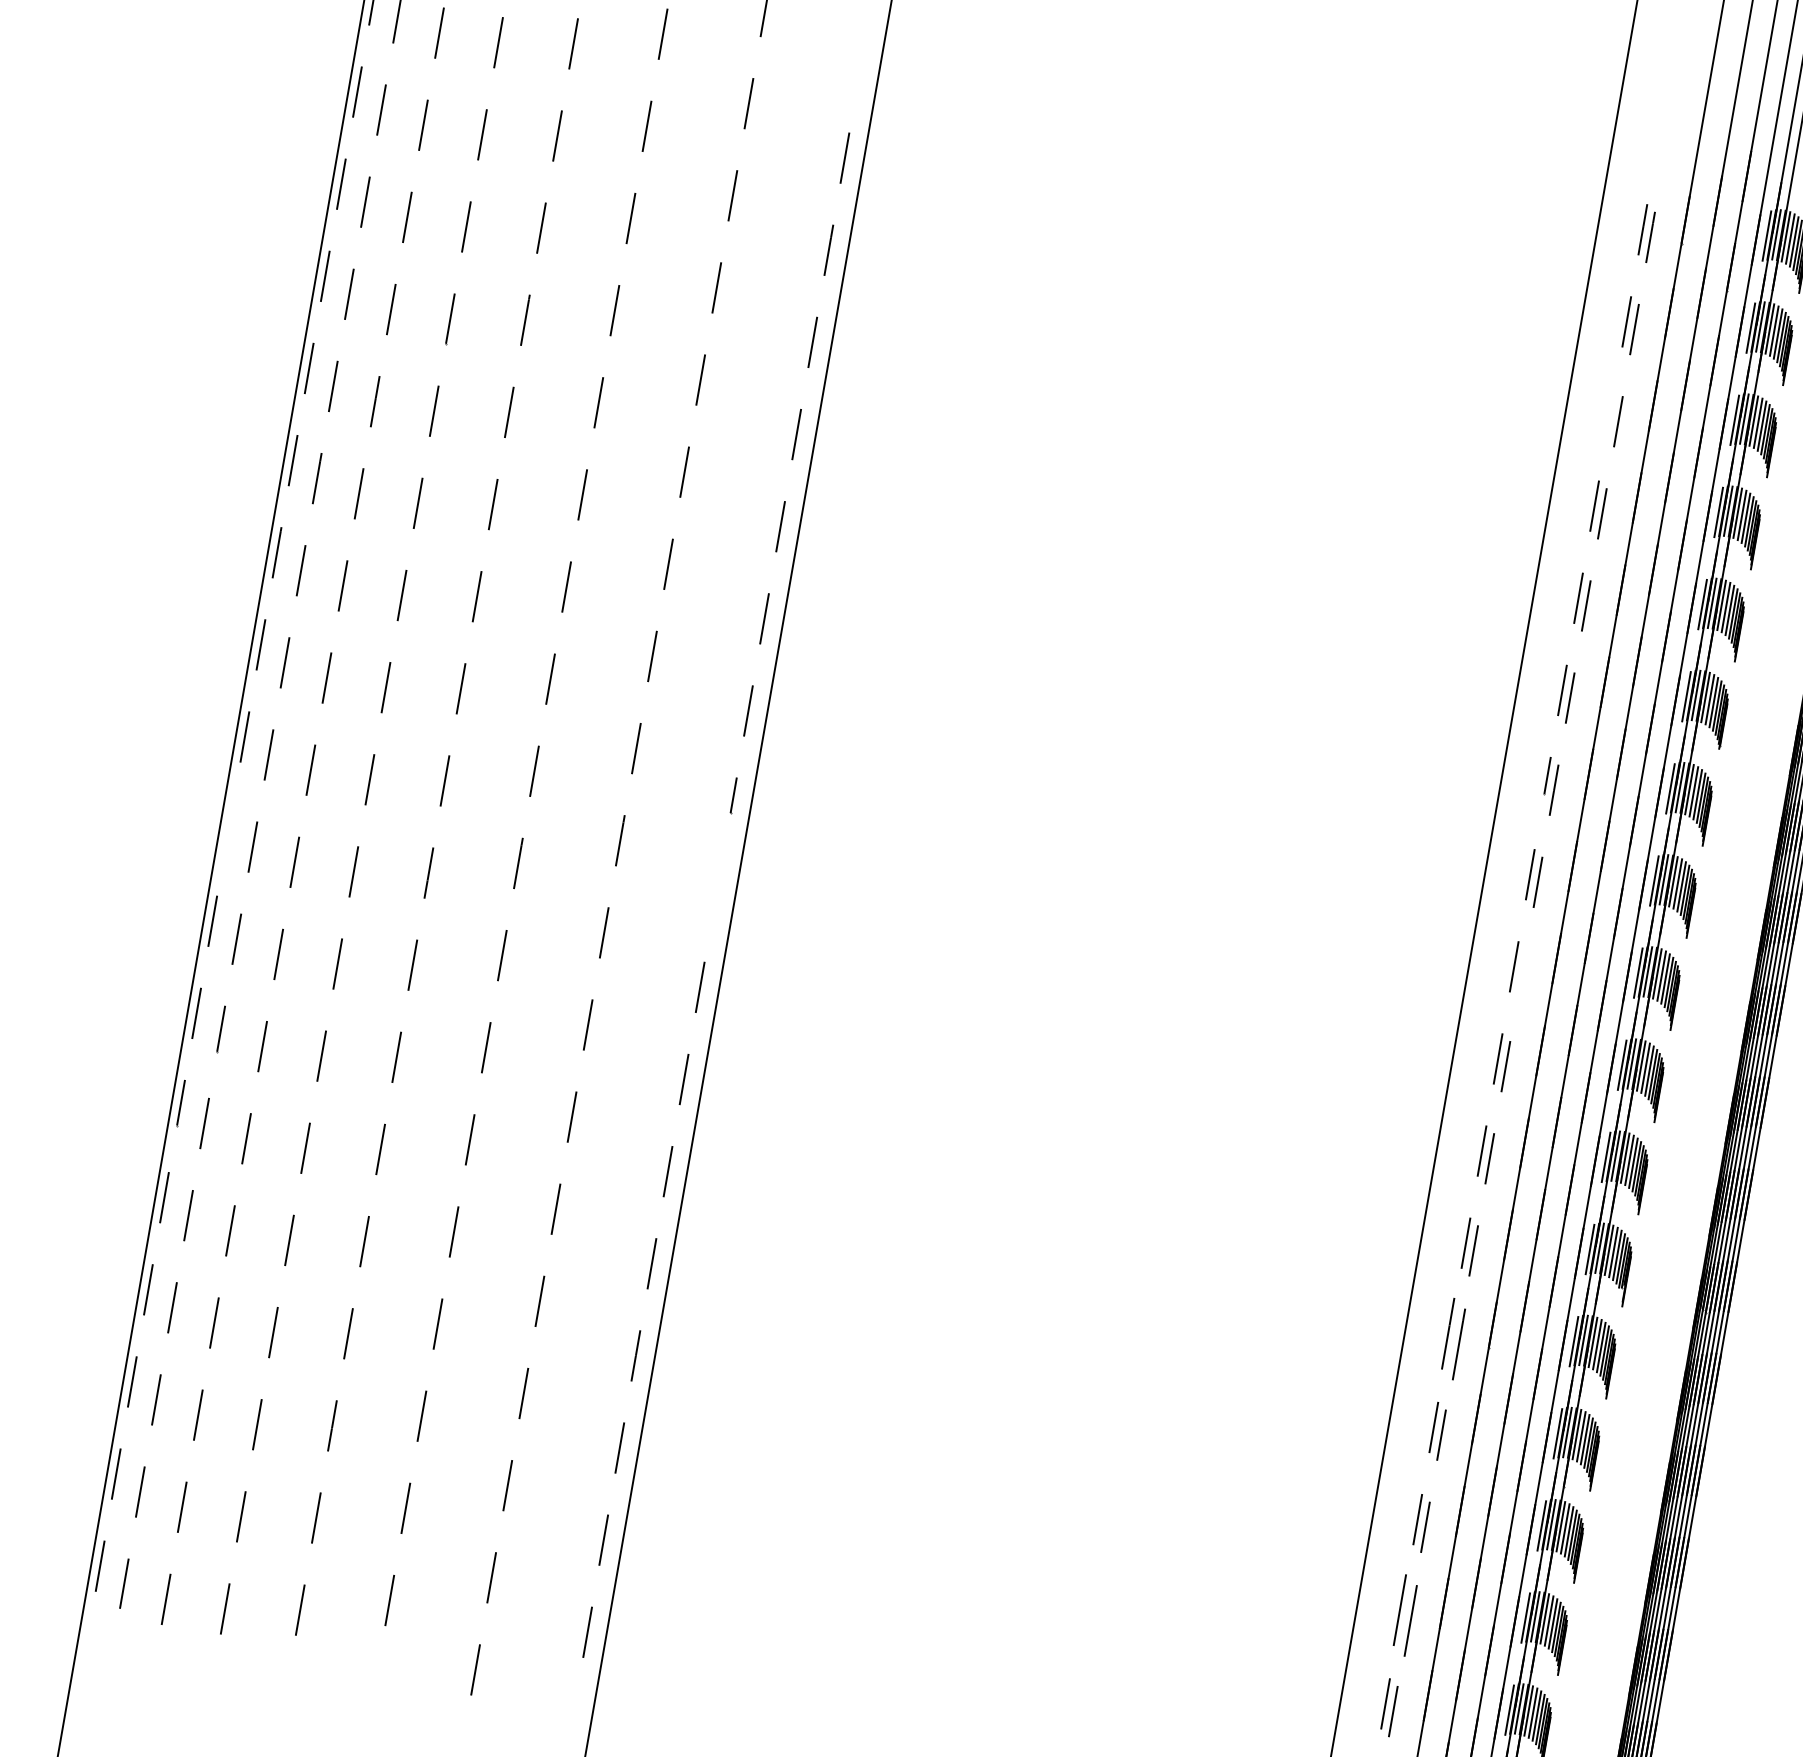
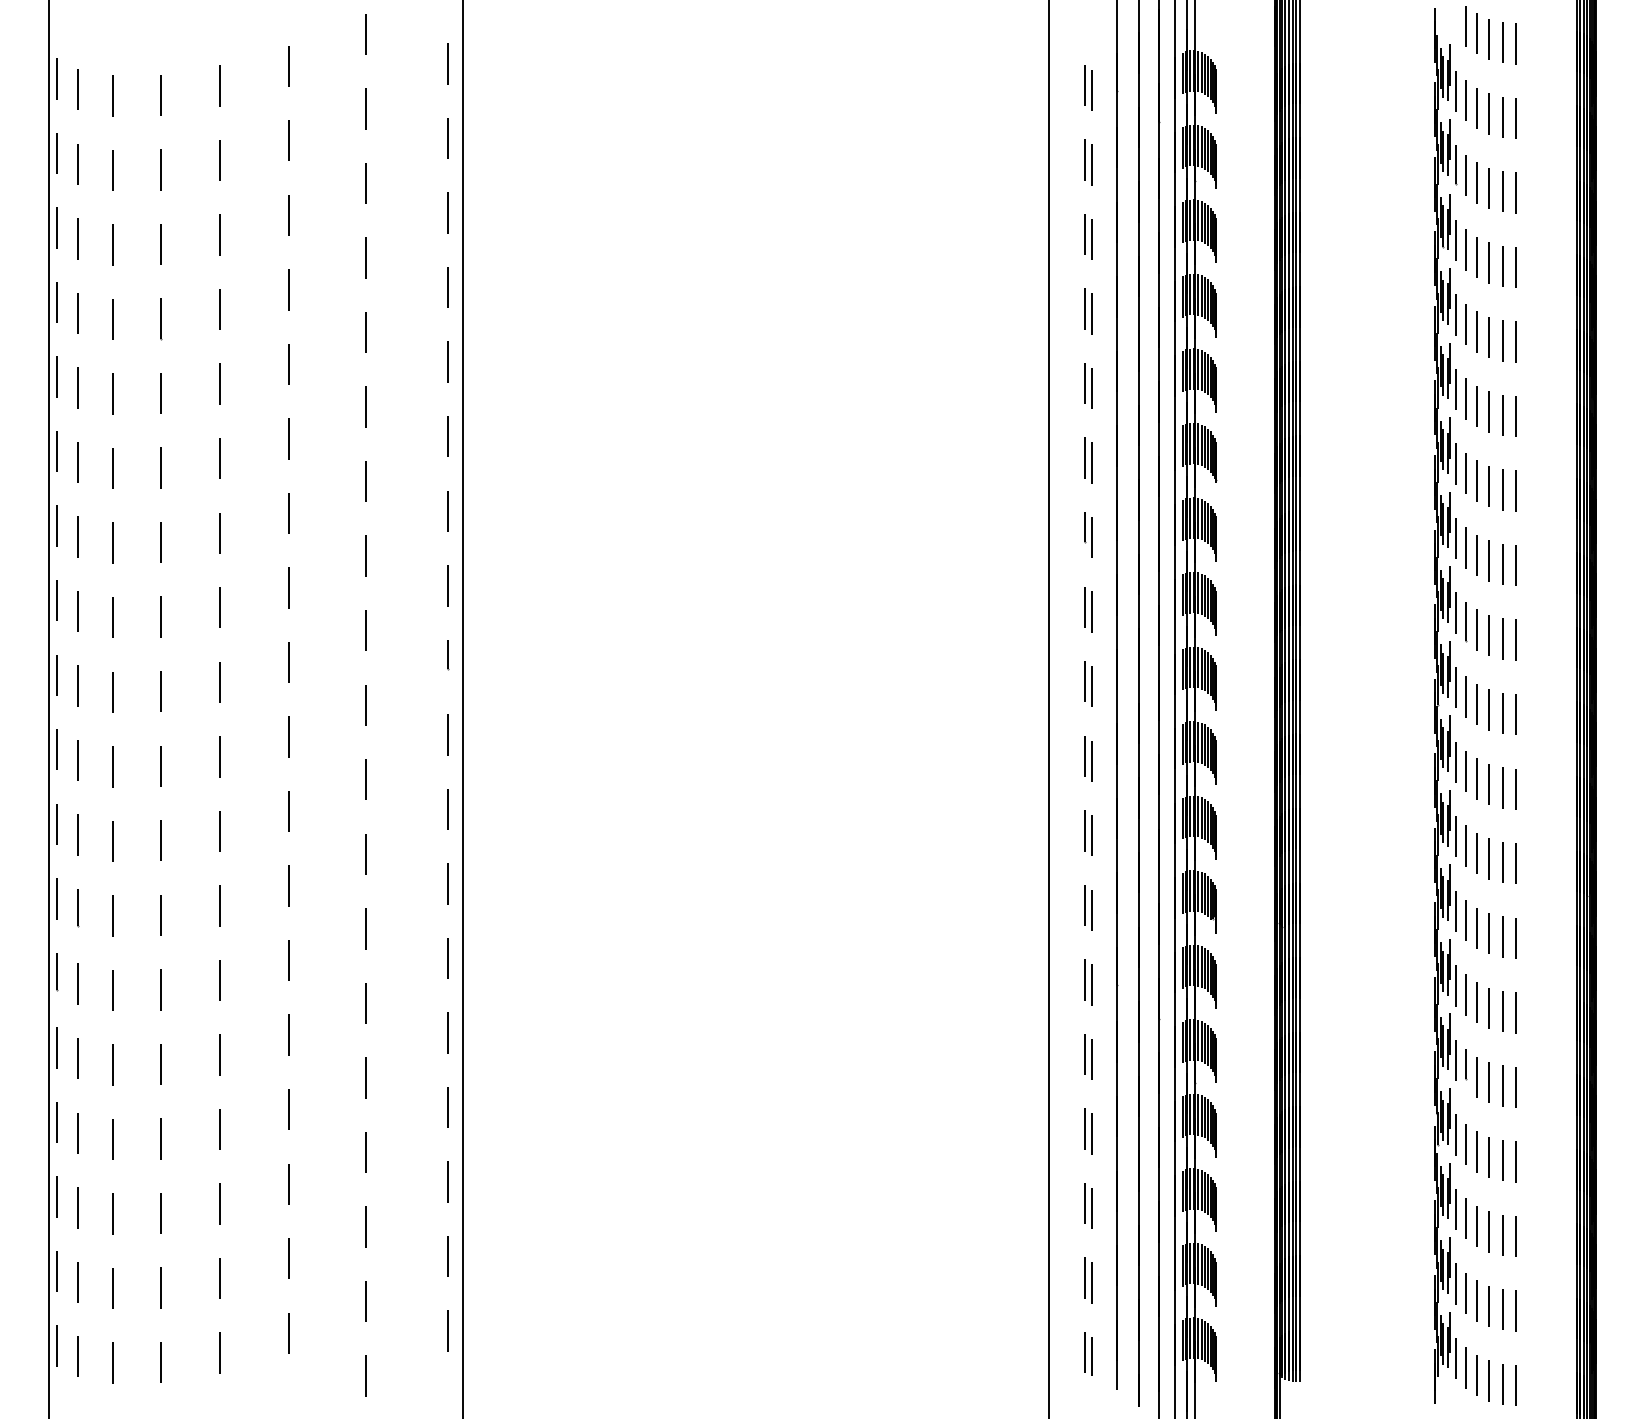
line: (860, 65) -> (447, 63), added
line: (1610, 413) -> (1084, 234), added
line: (228, 828) -> (56, 749), added
line: (716, 894) -> (448, 734), added
line: (1521, 974) -> (1091, 686), added
part: (1454, 1339) -> (1088, 982), size x0.71
part: (1406, 1615) -> (1088, 1205), size x0.71

